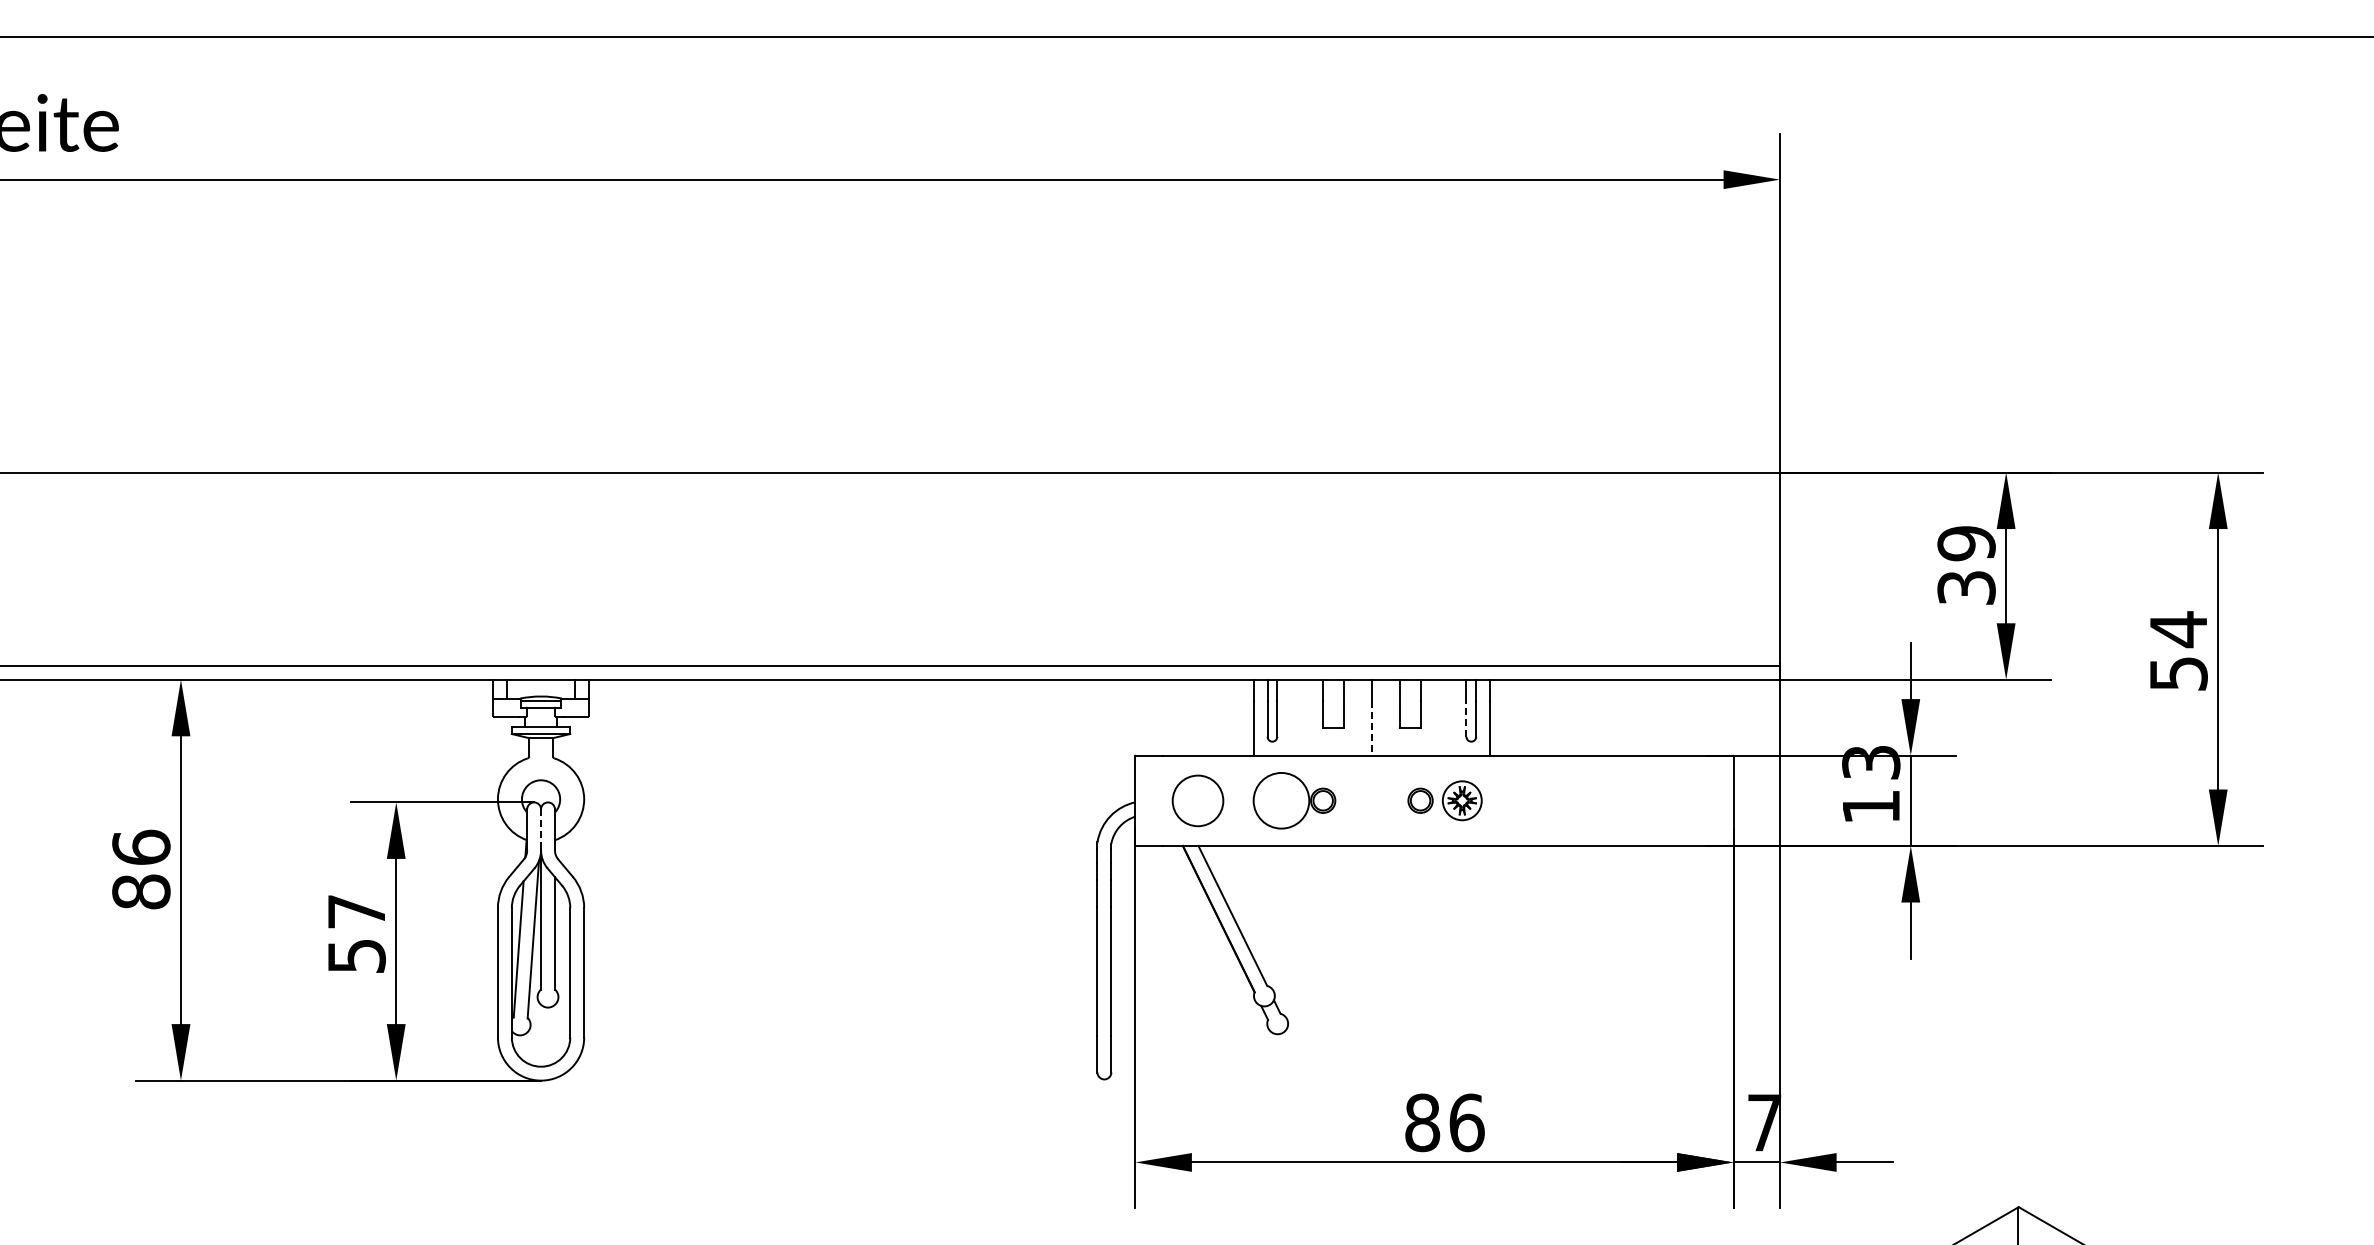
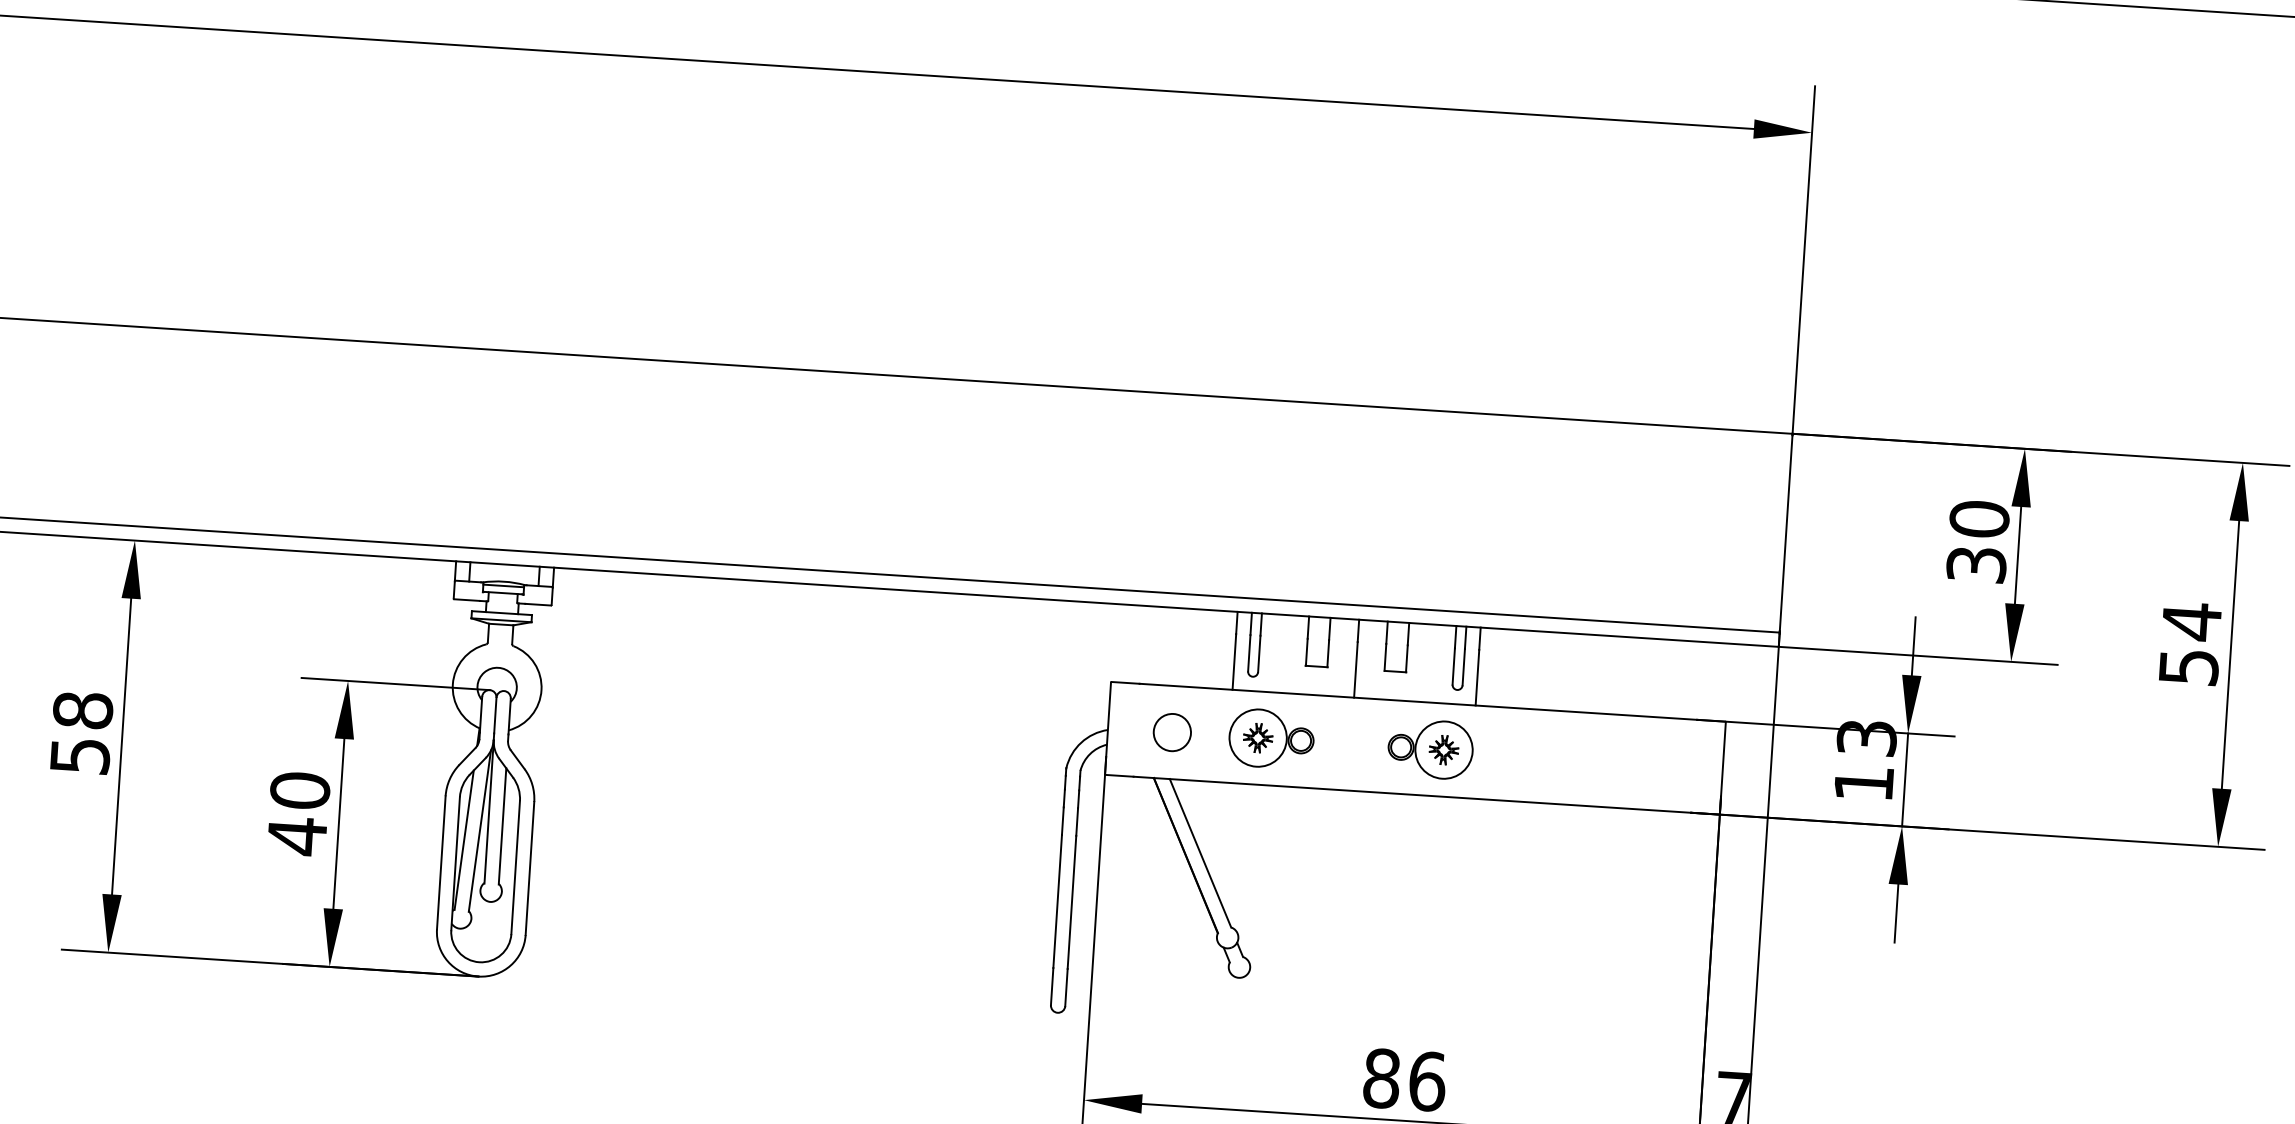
text: (1966, 543) -> (1979, 519), 39 -> 30
line: (1466, 719) -> (1453, 666), dashed -> solid
line: (1371, 729) -> (1355, 670), dashed -> solid
circle: (1197, 800) -> (1171, 732), size x0.71
part: (1281, 800) -> (1258, 737), added
circle: (1462, 800) -> (1444, 749), size x1.43
line: (541, 827) -> (495, 716), dashed -> solid
text: (141, 869) -> (81, 732), 86 -> 58
text: (356, 934) -> (298, 814), 57 -> 40

